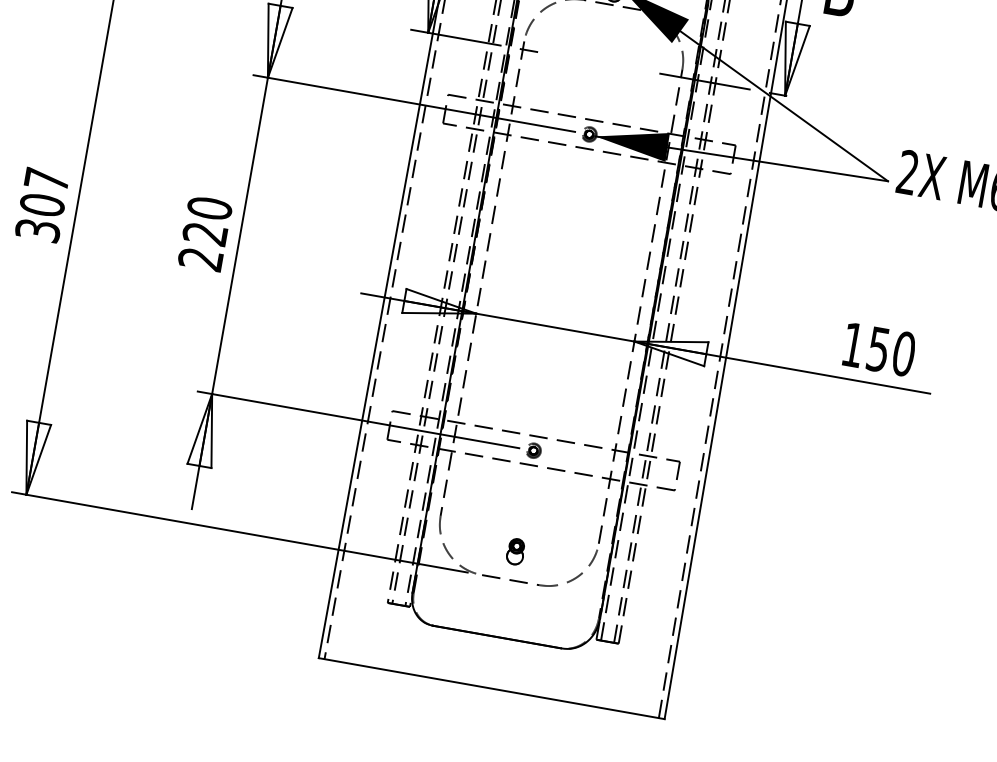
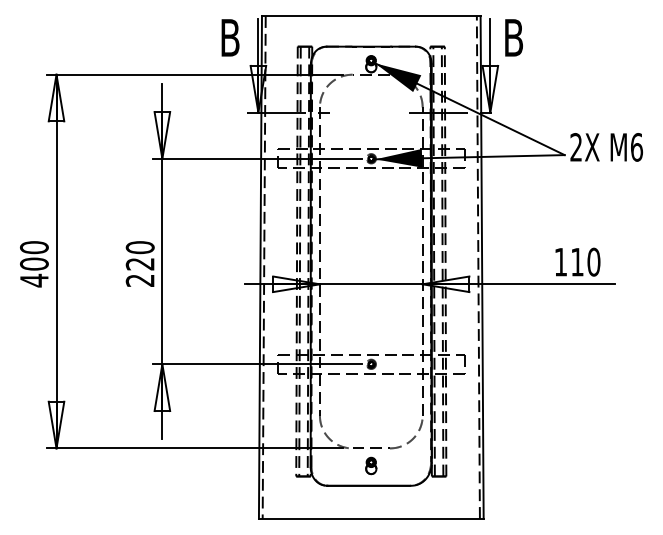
text: (42, 205) -> (34, 264), 307 -> 400
text: (878, 349) -> (577, 262), 150 -> 110
part: (516, 551) -> (371, 465), moved

